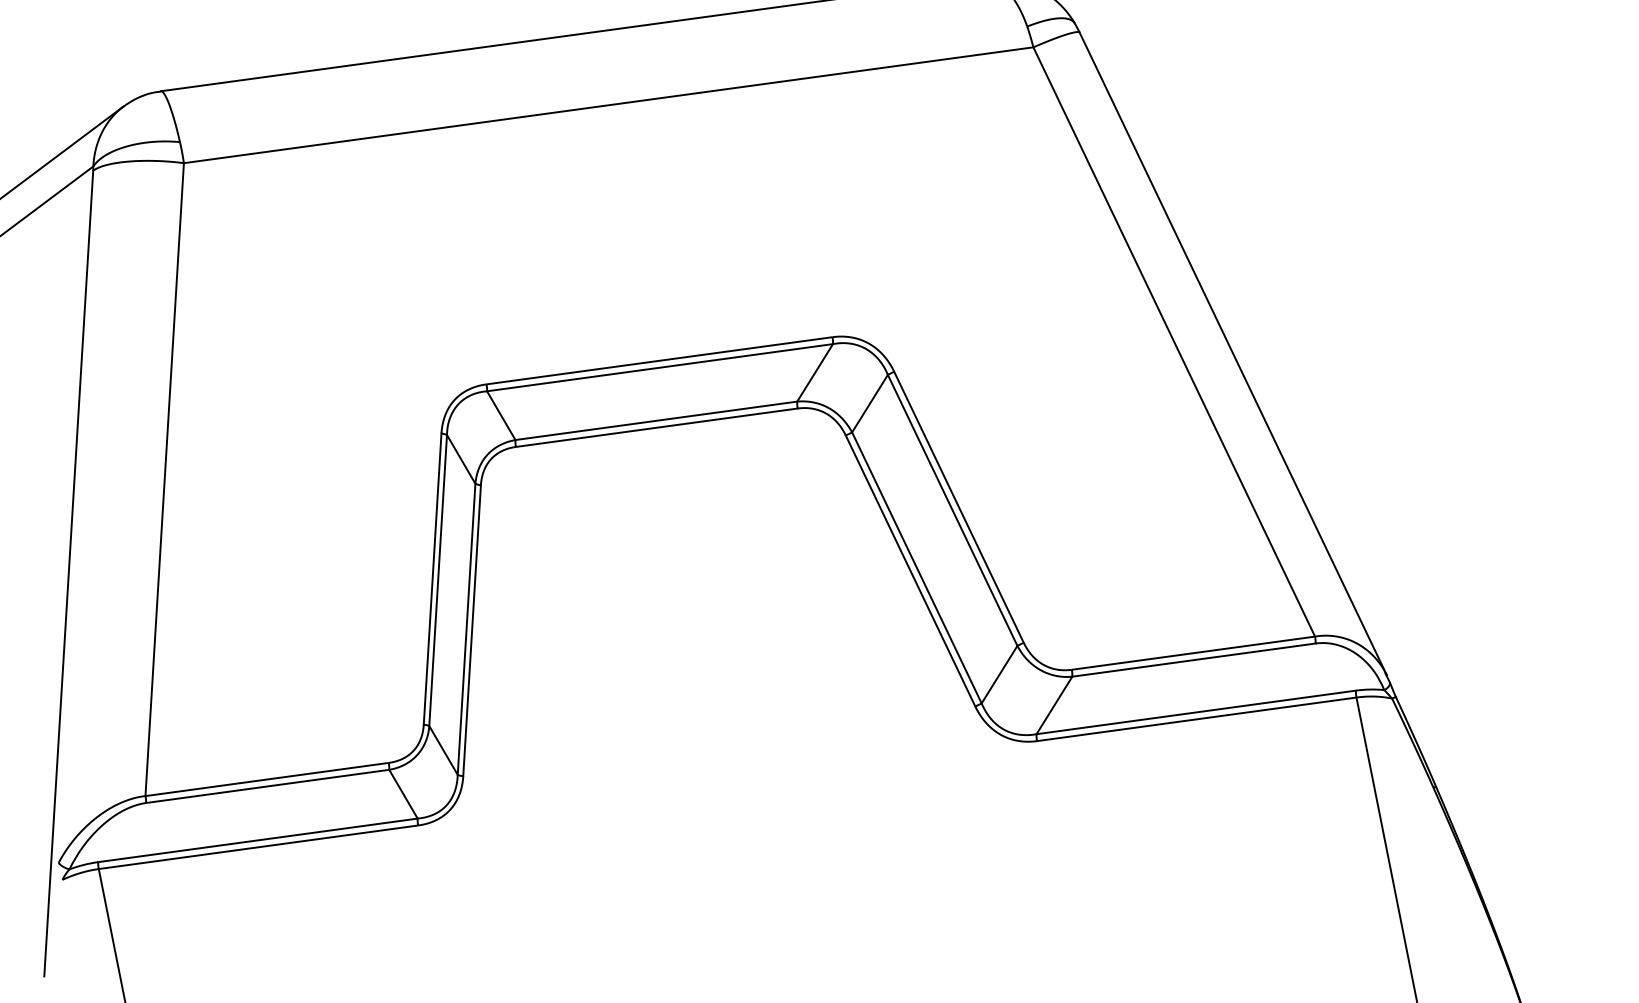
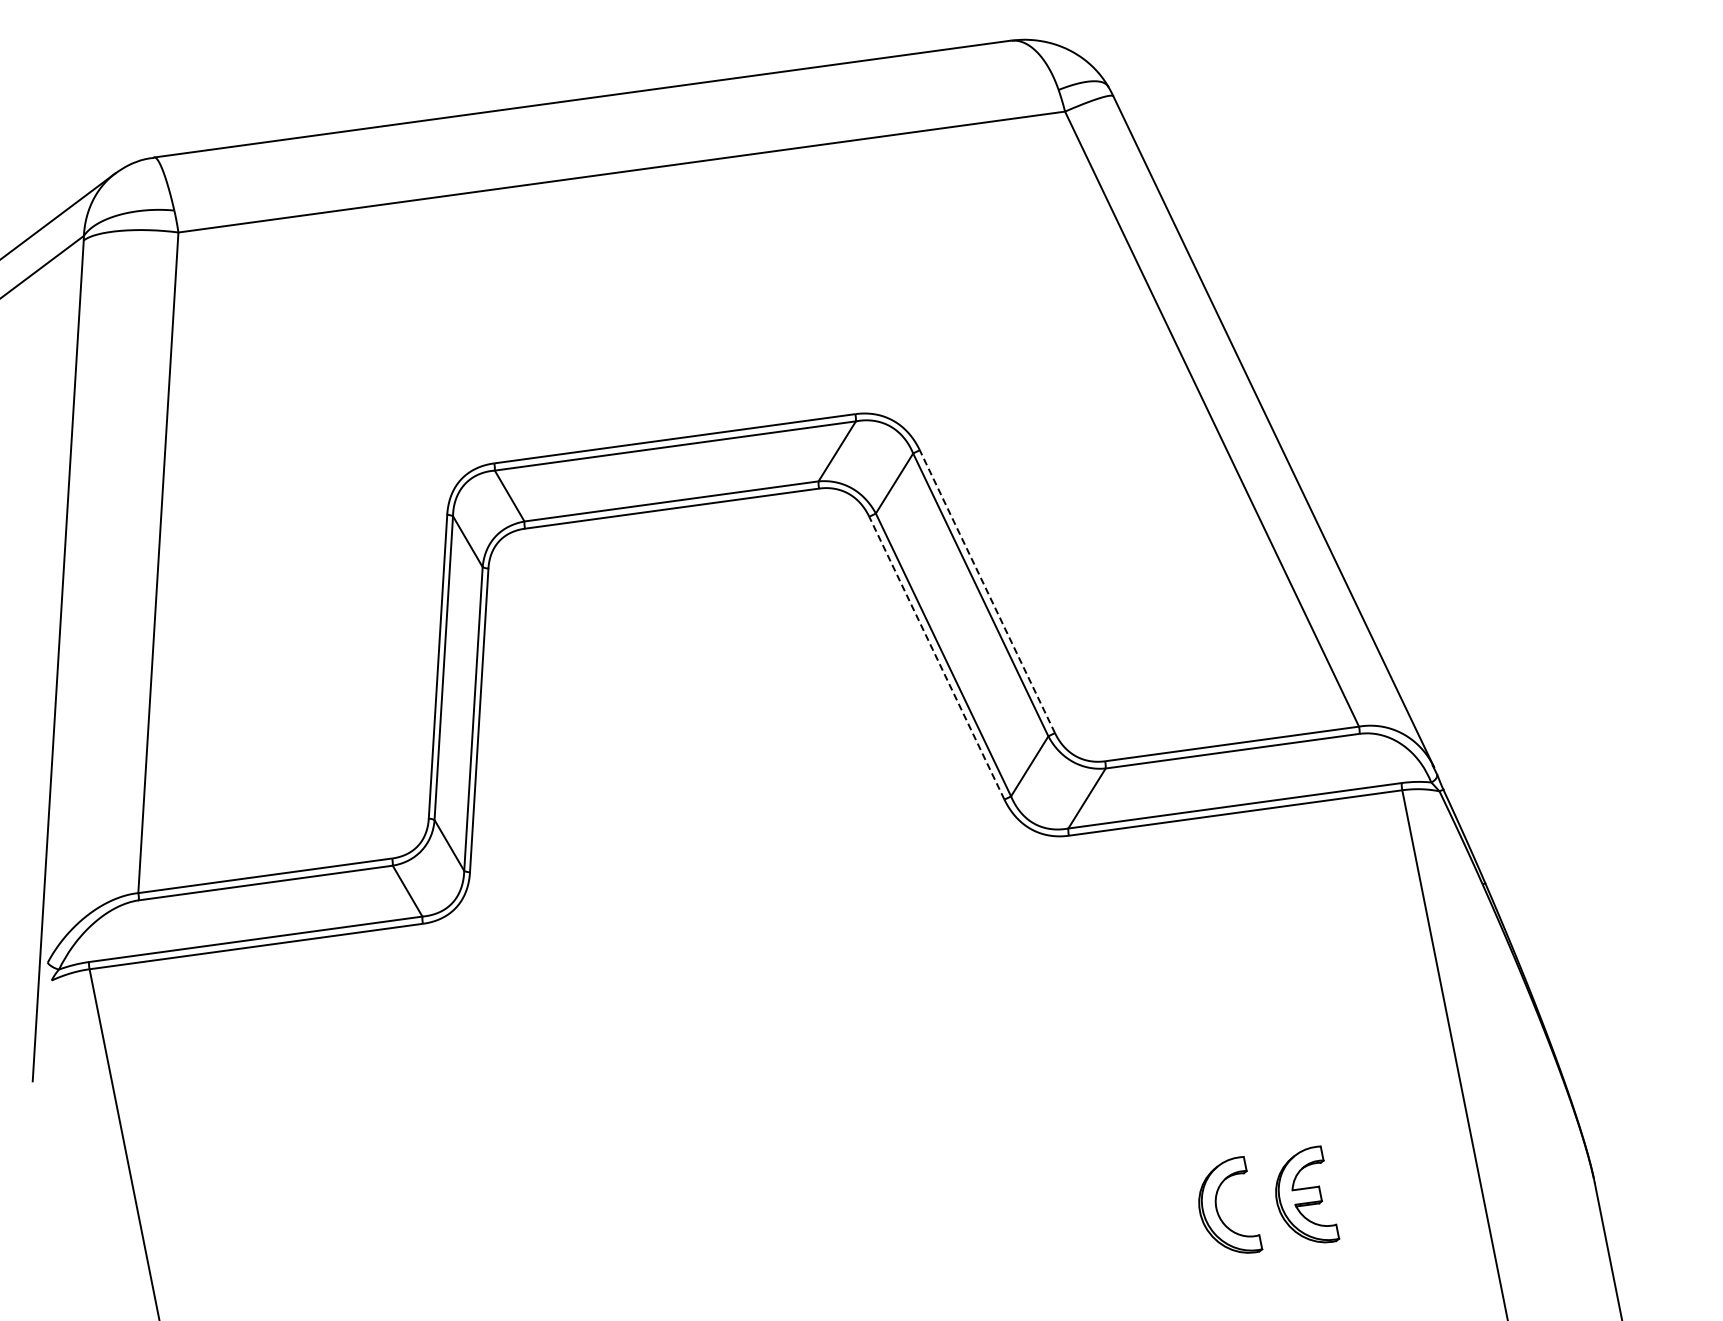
line: (959, 507) -> (987, 591), solid -> dashed
line: (910, 571) -> (936, 658), solid -> dashed

